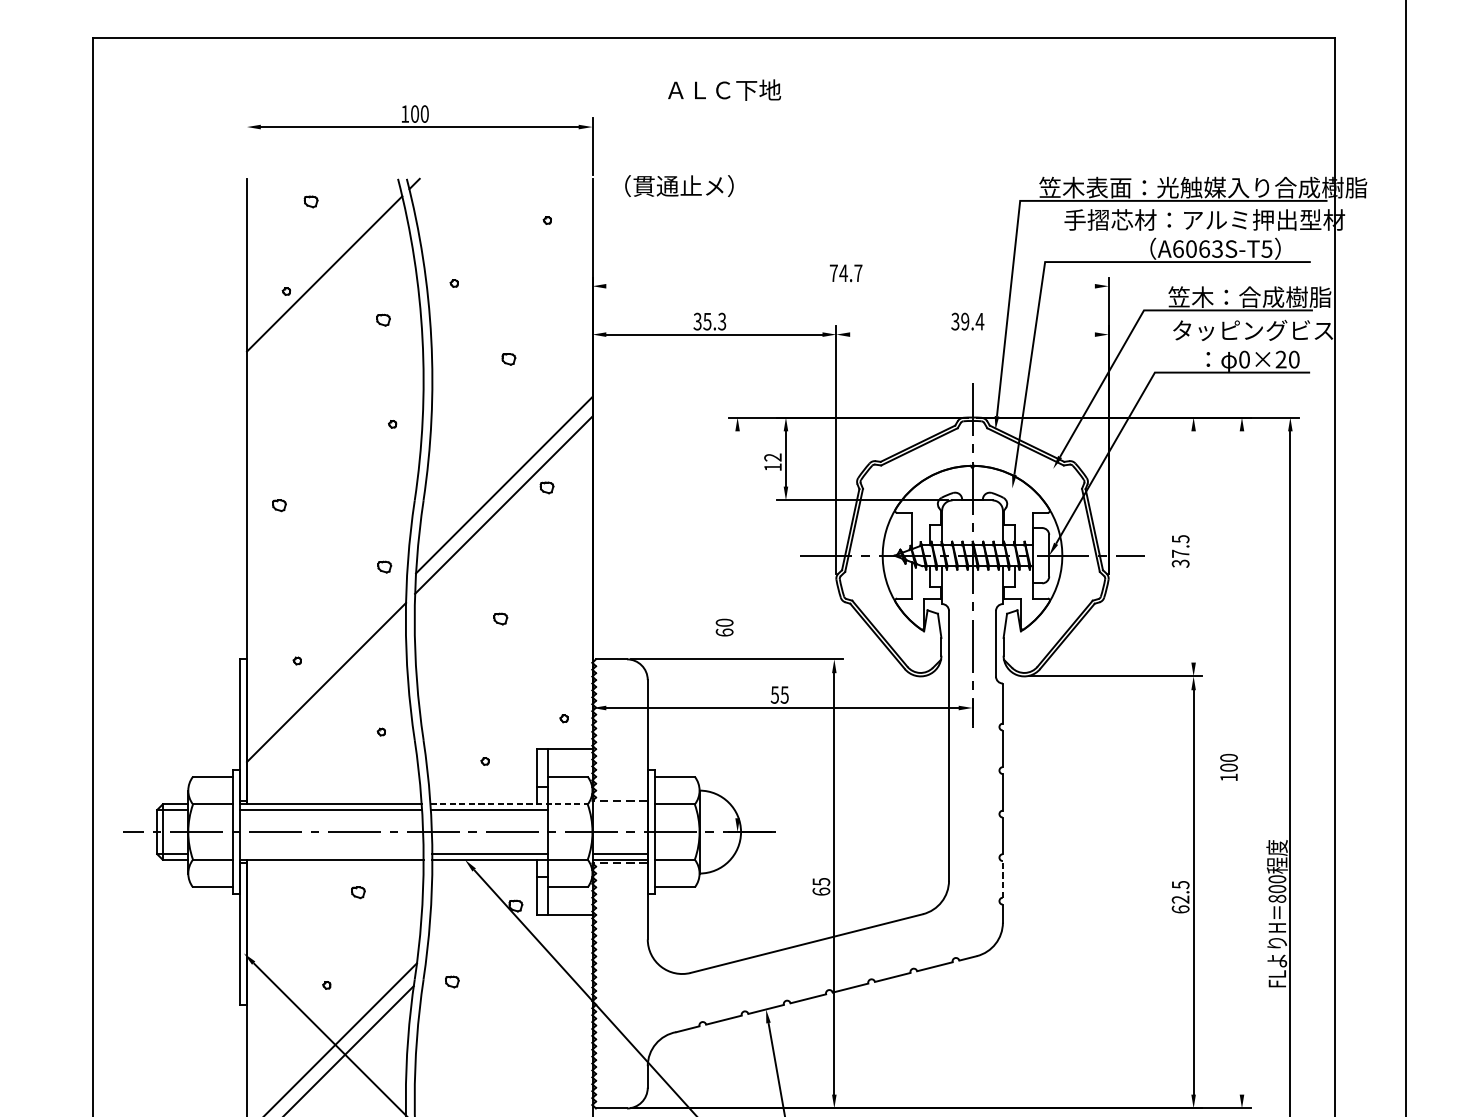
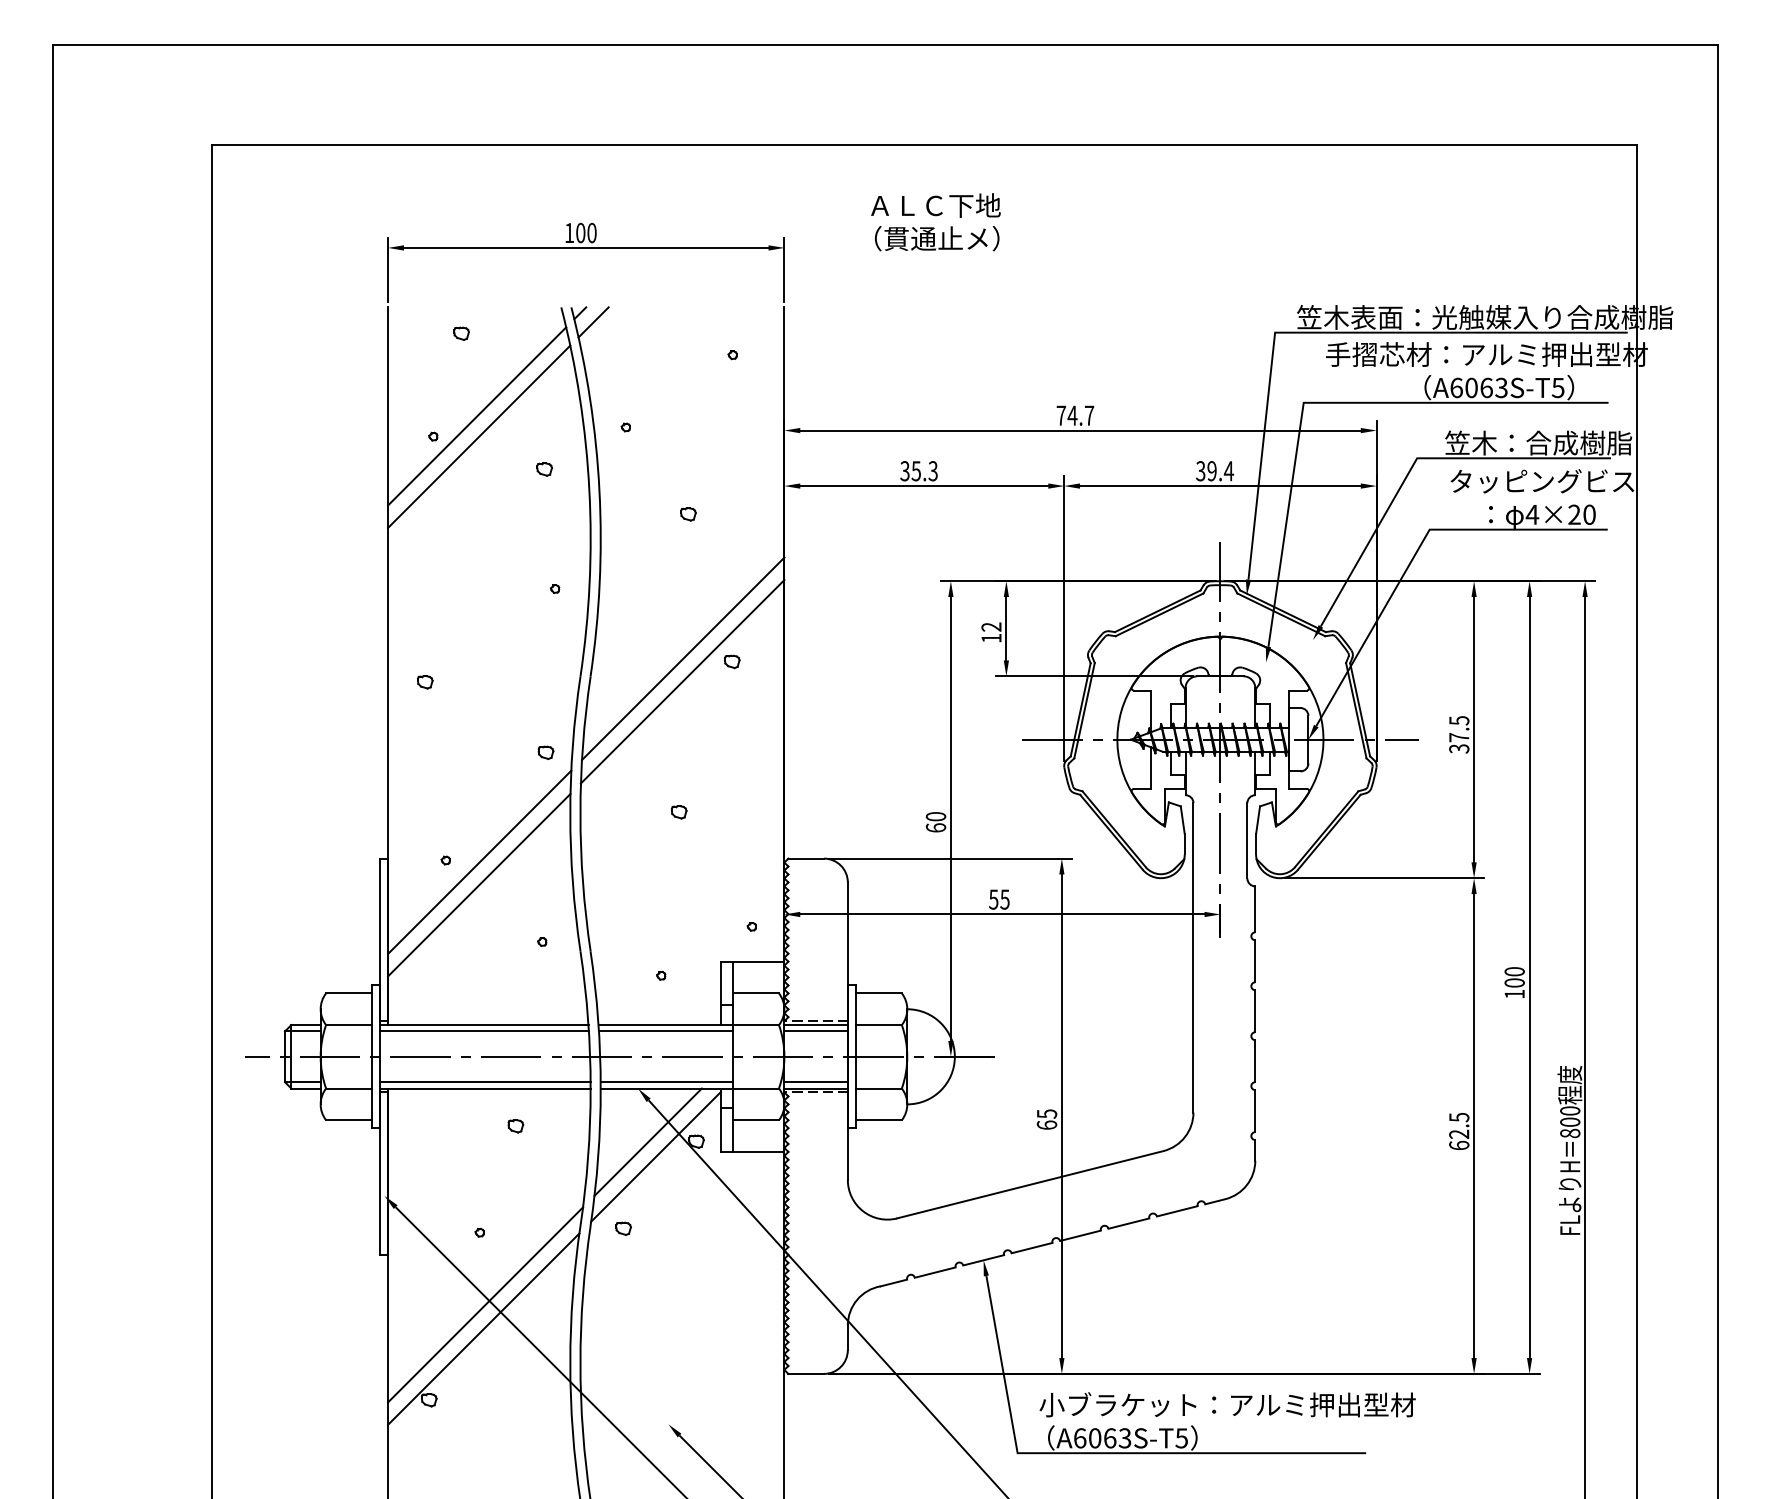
line: (247, 146) -> (388, 270), added
text: (679, 185) -> (937, 238), moved
line: (426, 192) -> (593, 322), added
line: (850, 286) -> (1080, 430), added
line: (326, 291) -> (479, 436), added
line: (972, 334) -> (1220, 486), added
text: (1244, 359) -> (1532, 514), 0×20 -> 4×20
line: (1193, 546) -> (1474, 729), added
line: (737, 624) -> (950, 818), added
line: (326, 662) -> (479, 862), added
line: (1241, 762) -> (1529, 977), added
line: (509, 804) -> (689, 1025), dashed -> solid
line: (619, 804) -> (815, 1025), added
line: (619, 810) -> (815, 1031), added
line: (331, 854) -> (485, 1082), added
line: (1003, 878) -> (1255, 1110), dashed -> solid
line: (473, 905) -> (647, 1141), added
line: (481, 918) -> (656, 1156), added

